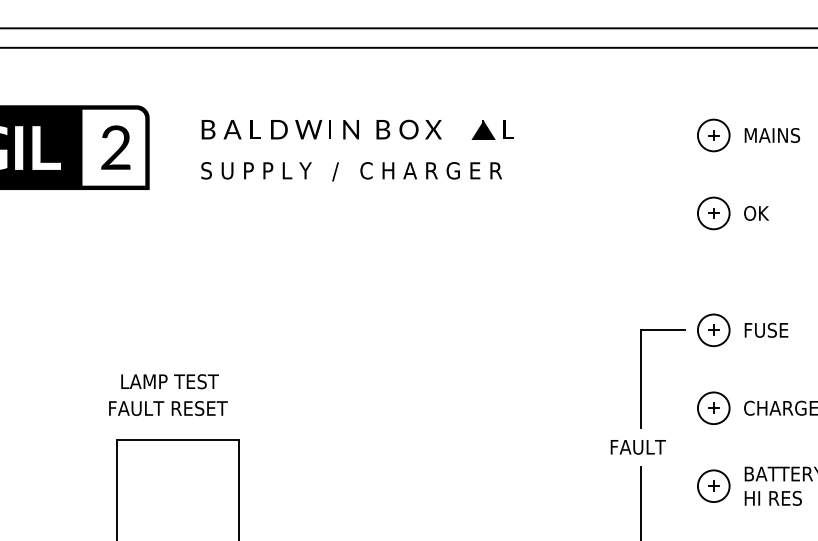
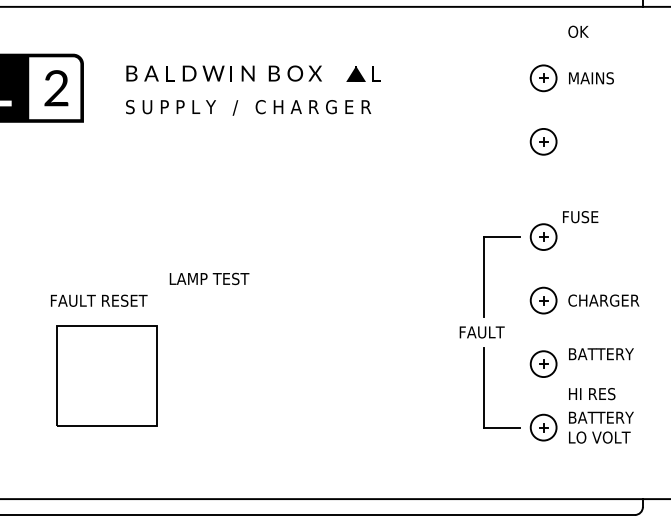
text: (756, 213) -> (578, 31), moved
text: (766, 330) -> (580, 217), moved
text: (169, 381) -> (209, 278), moved
text: (773, 498) -> (592, 394), moved

